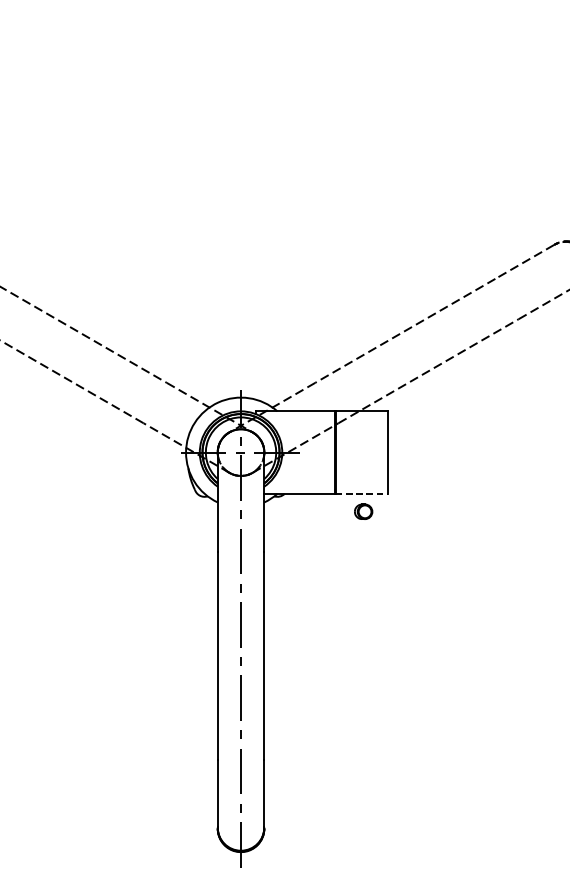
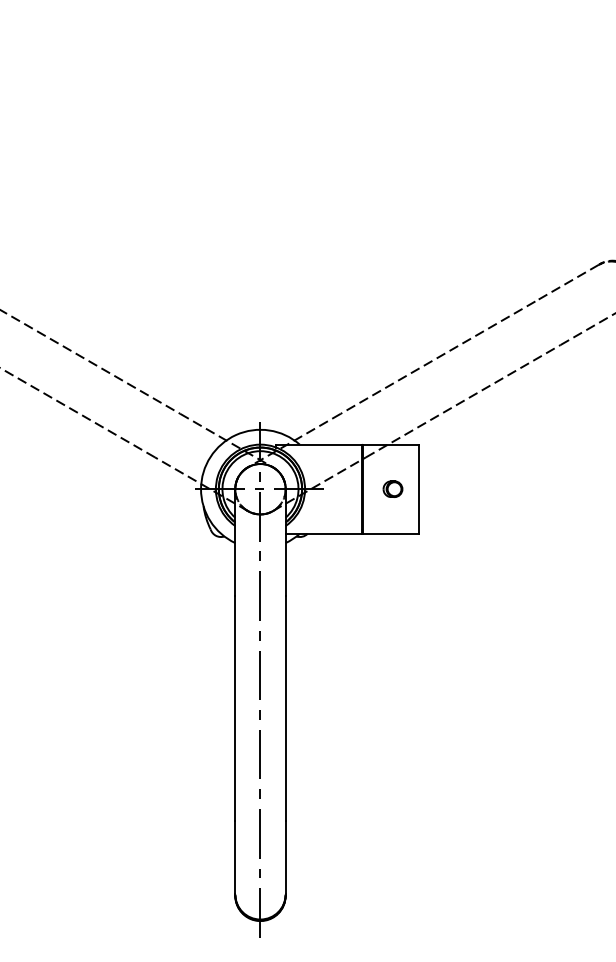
line: (362, 493) -> (391, 533), dashed -> solid
part: (363, 511) -> (392, 488), moved

